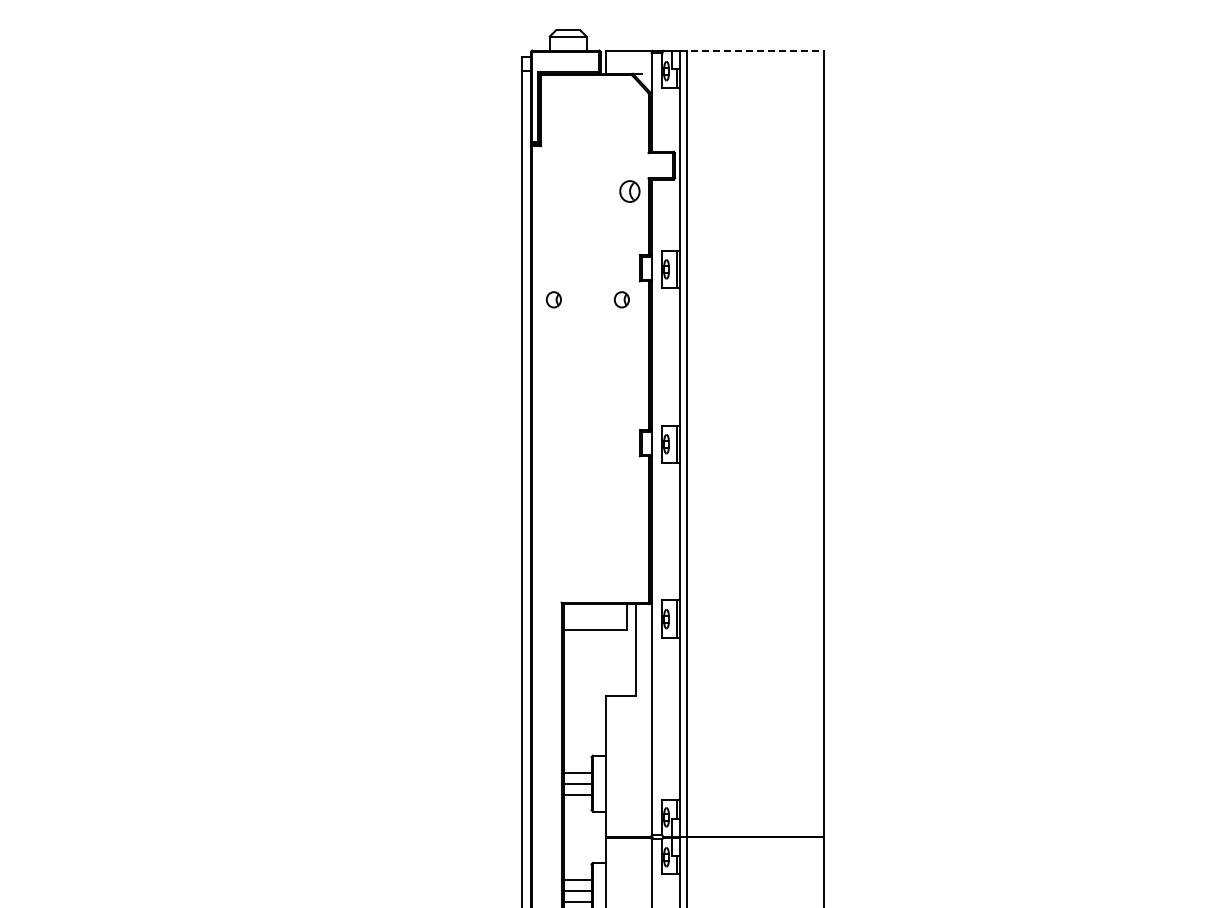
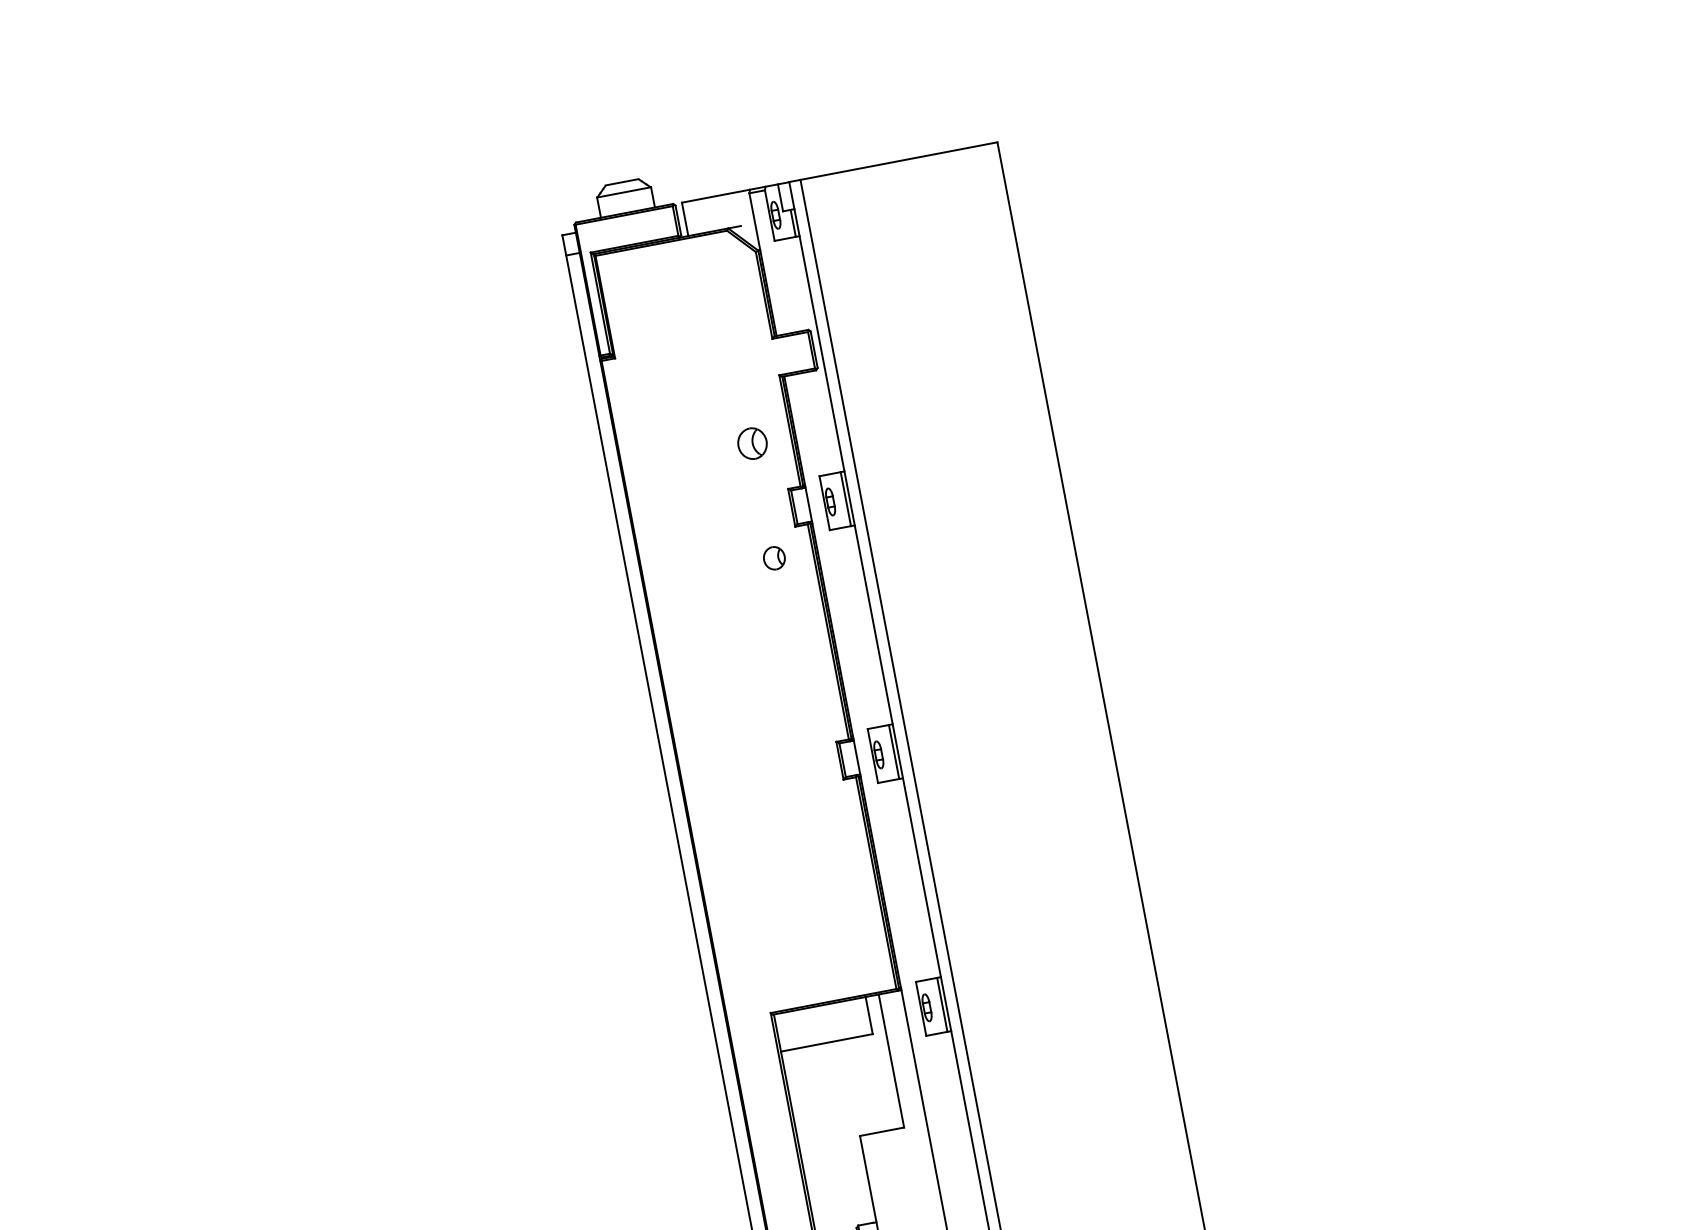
line: (751, 50) -> (893, 161), dashed -> solid
part: (629, 191) -> (751, 443), moved
part: (553, 299) -> (675, 576), removed

